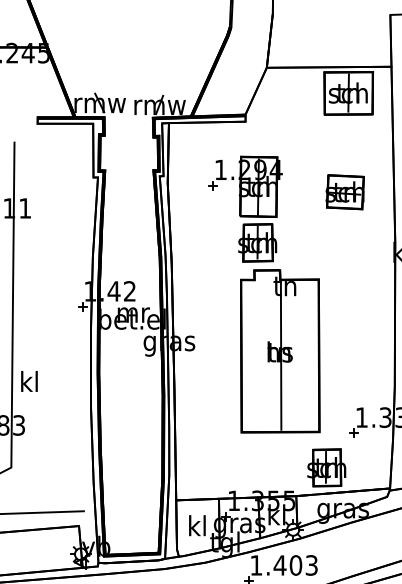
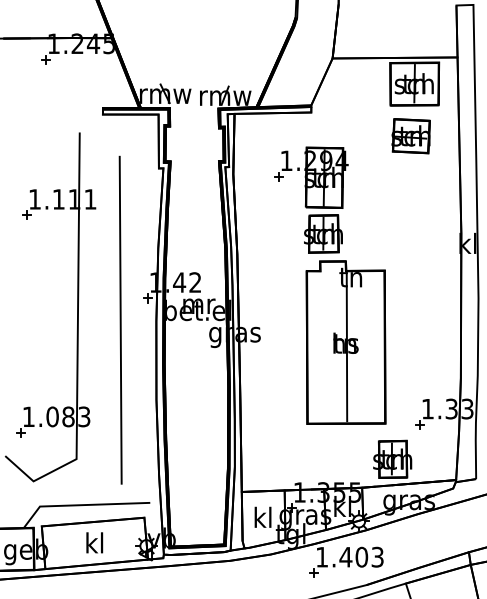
part: (344, 192) -> (410, 136), moved
line: (55, 328) -> (120, 319), added
text: (29, 381) -> (94, 542), moved

